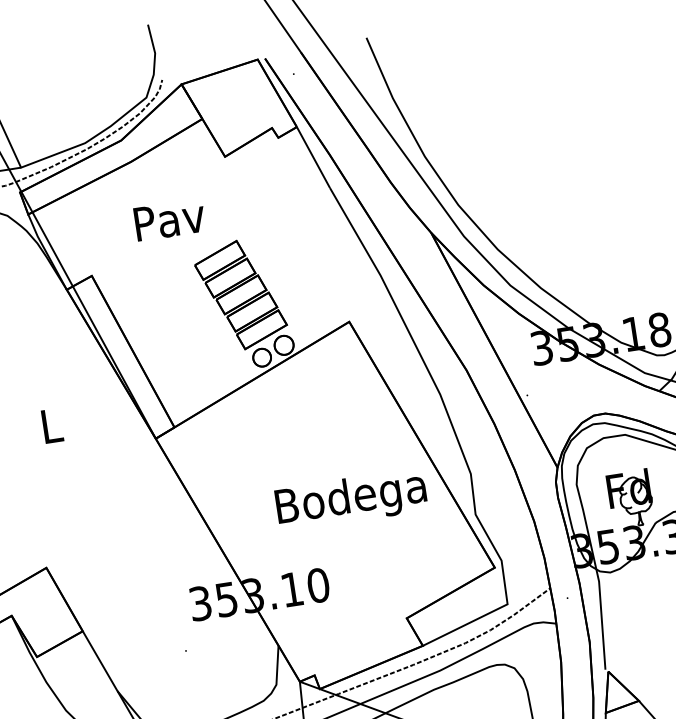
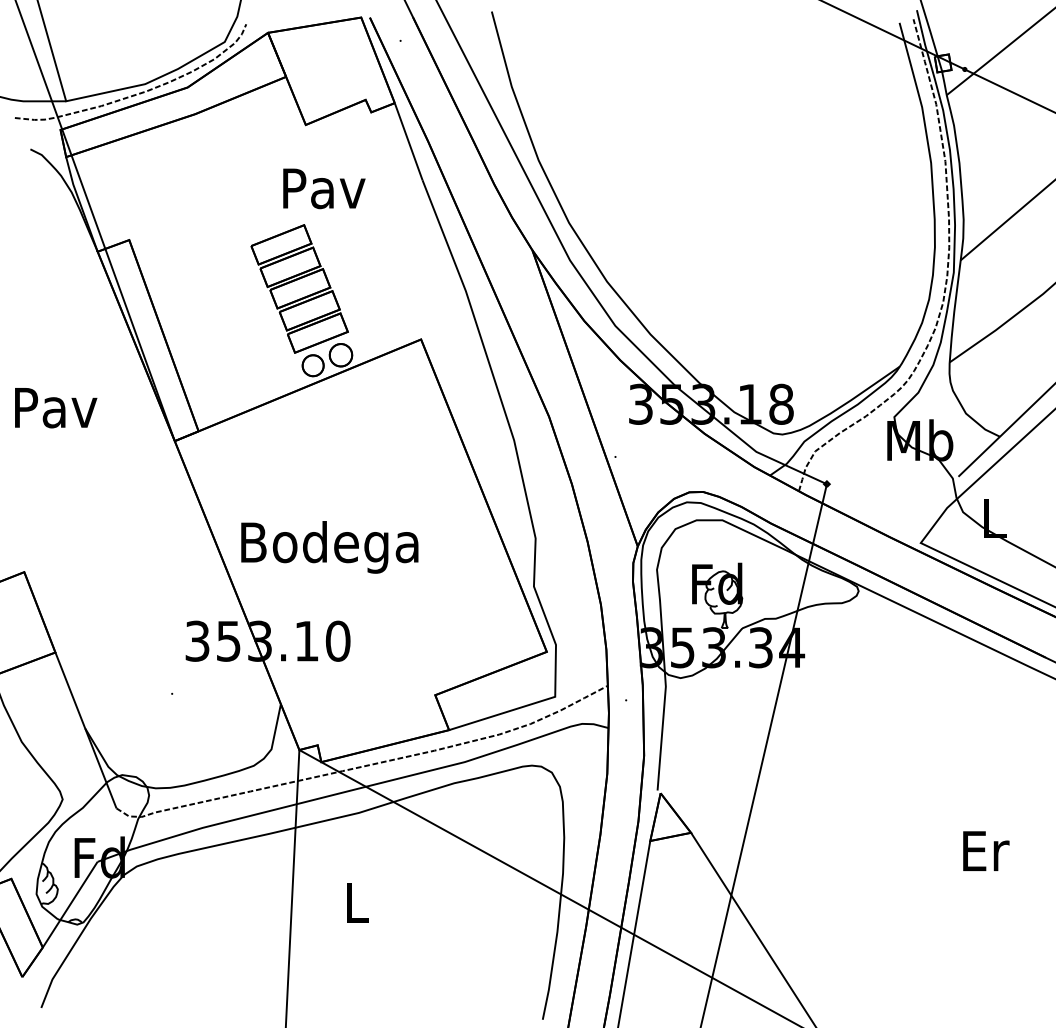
text: (170, 219) -> (324, 188), moved
text: (52, 426) -> (56, 408), L -> Pav
text: (351, 500) -> (329, 547), moved

